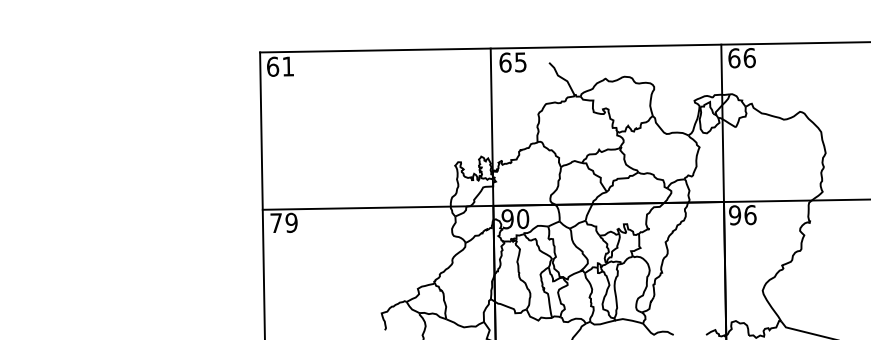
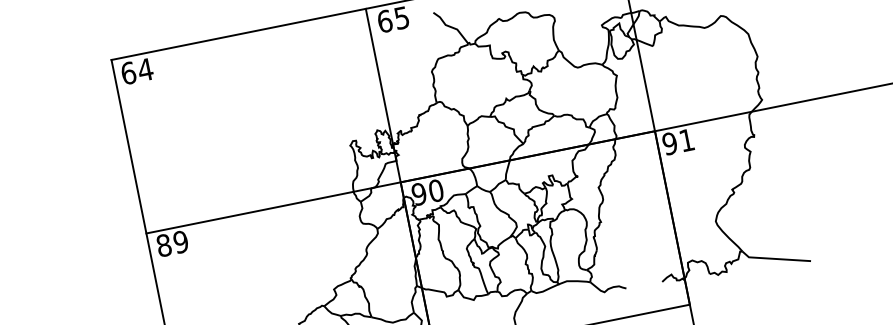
text: (288, 66) -> (145, 69), 61 -> 64
text: (750, 215) -> (687, 140), 96 -> 91
text: (276, 223) -> (164, 245), 79 -> 89

